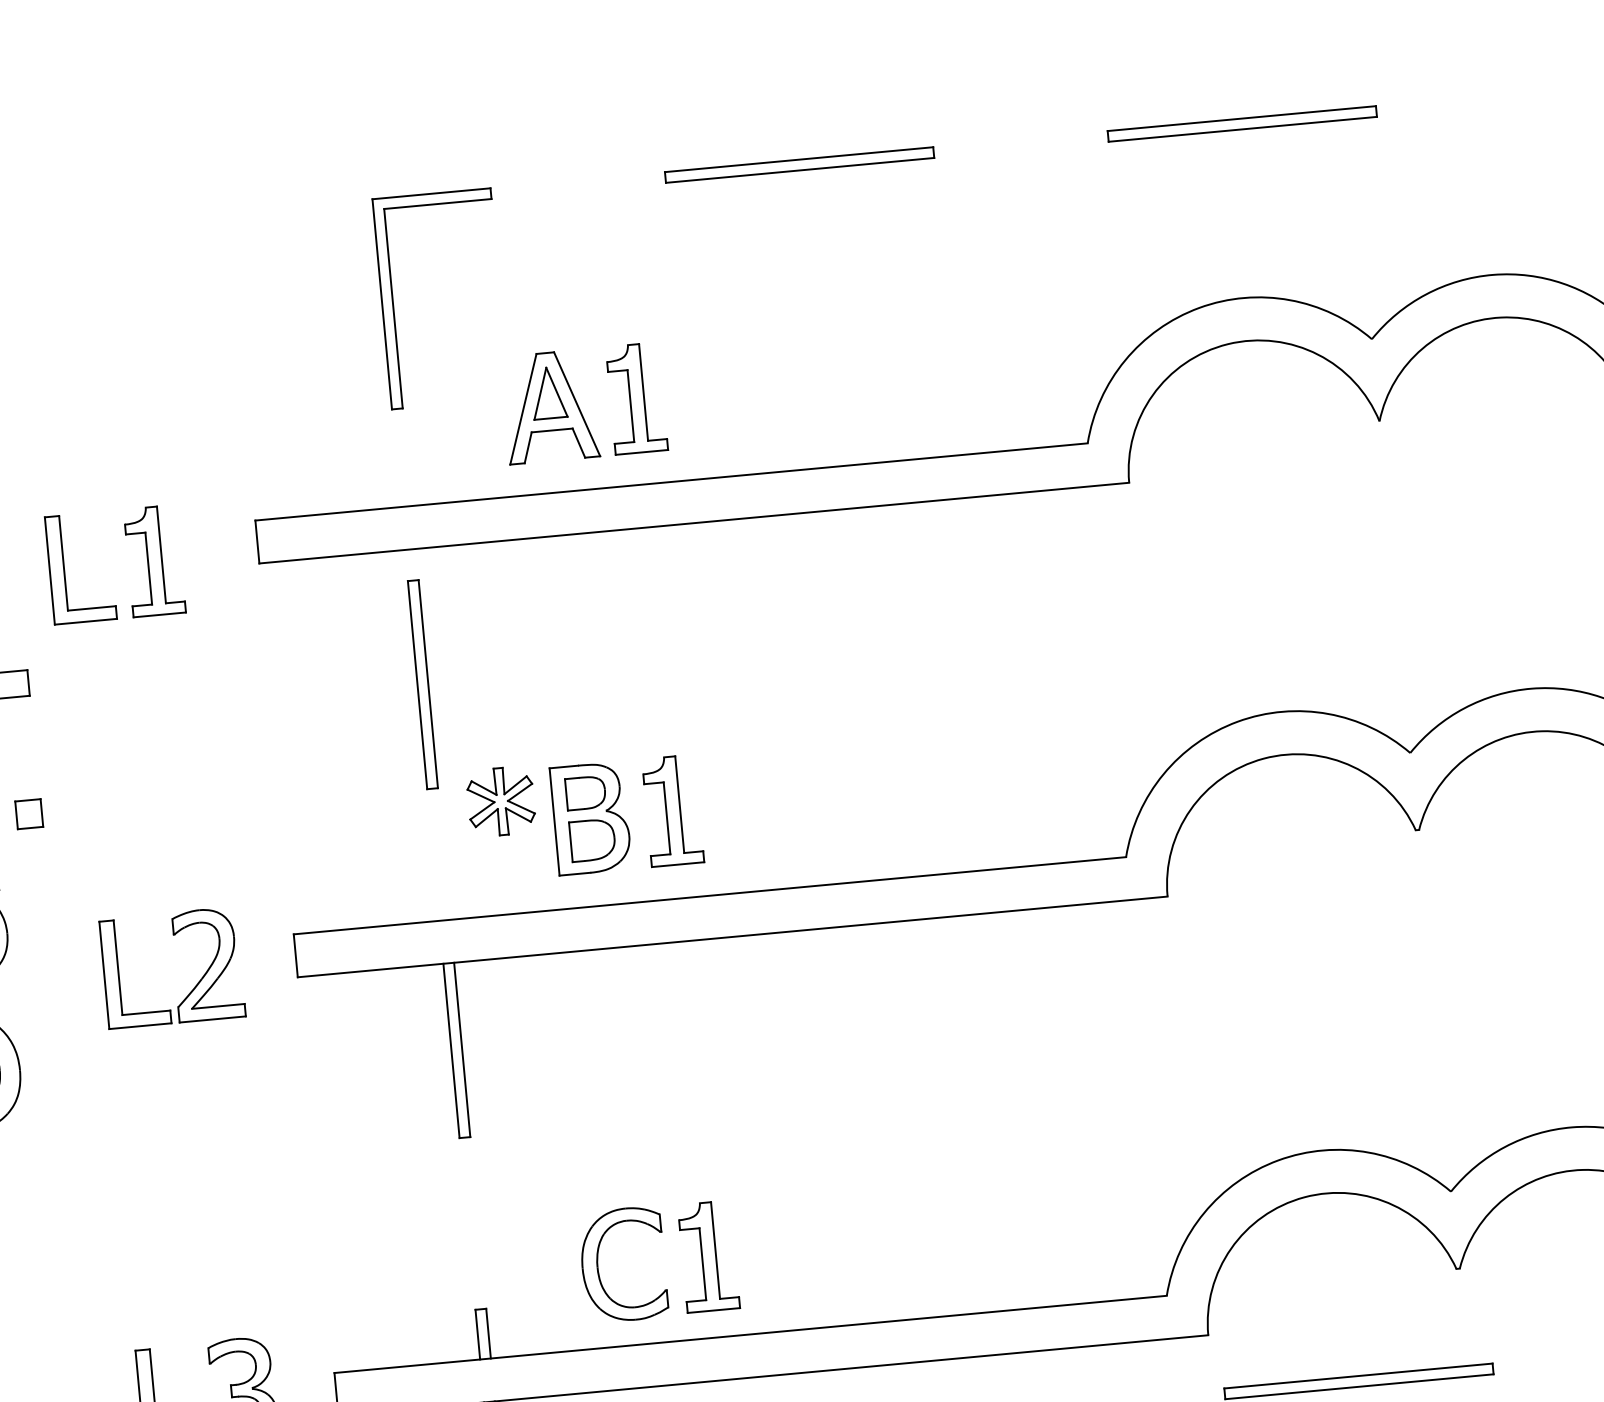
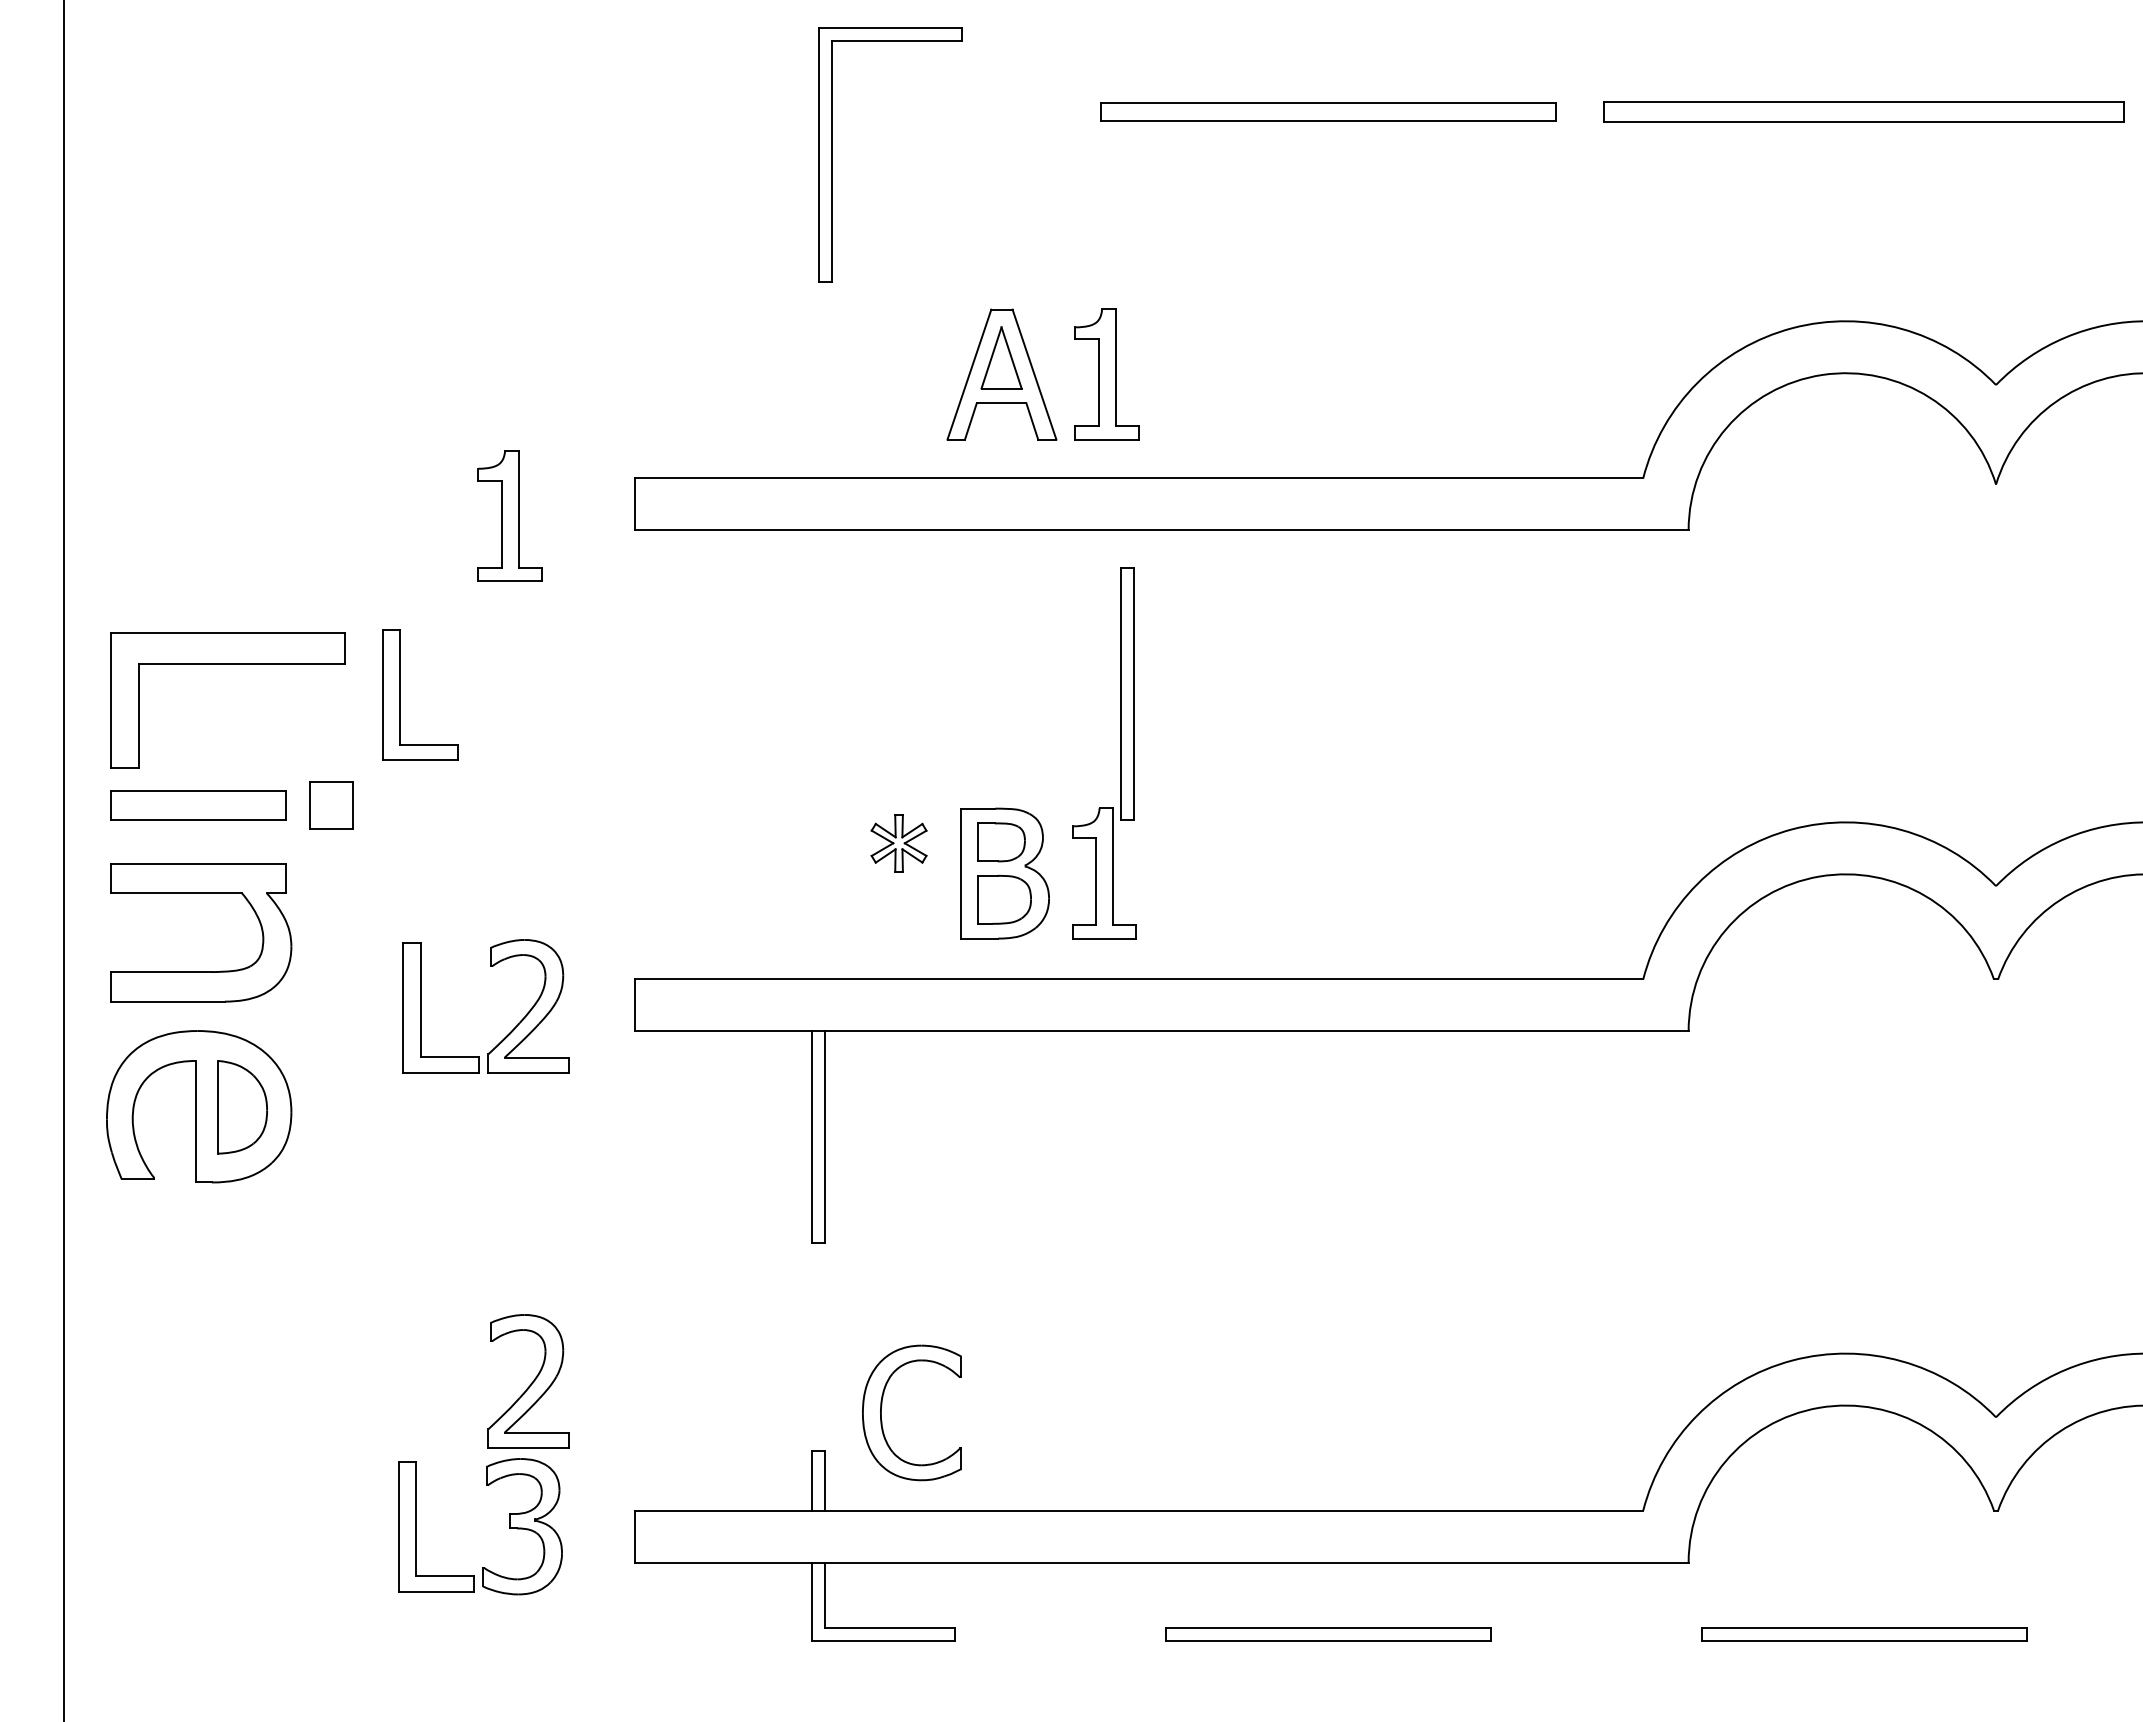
part: (1242, 124) -> (1864, 112), size x1.6
part: (799, 165) -> (1328, 112), size x1.4
part: (393, 302) -> (832, 154), moved
part: (64, 569) -> (400, 694), moved
part: (423, 684) -> (1127, 693), moved
part: (500, 801) -> (898, 843), size x0.7
part: (28, 814) -> (330, 805), size x1.4
part: (708, 1256) -> (1097, 1412), removed
part: (598, 1261) -> (882, 1406), moved
part: (236, 1274) -> (528, 1381), added

